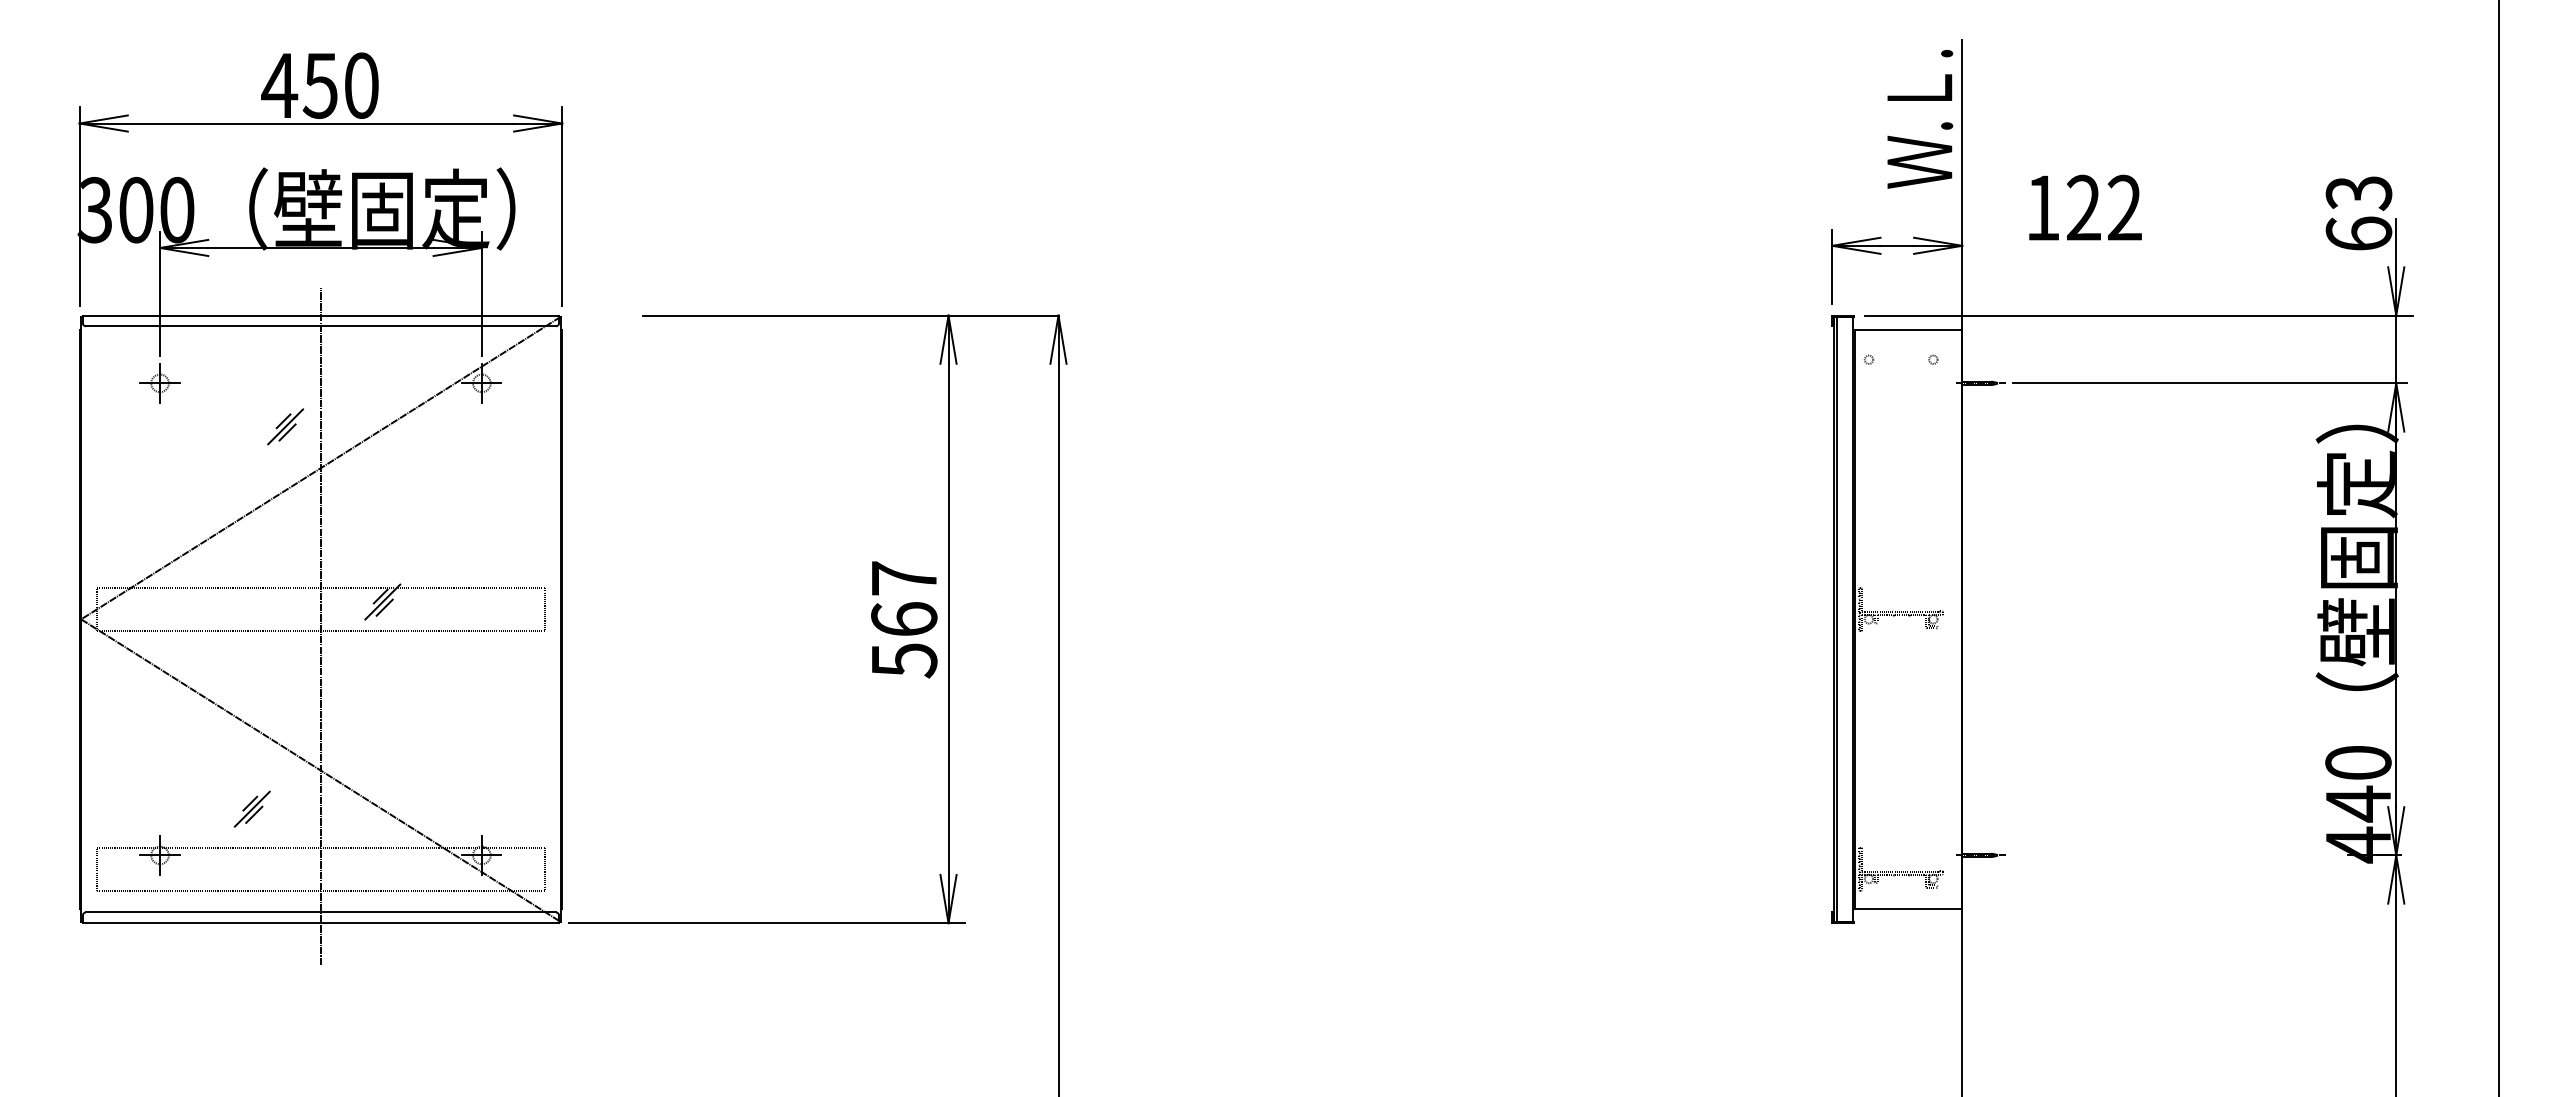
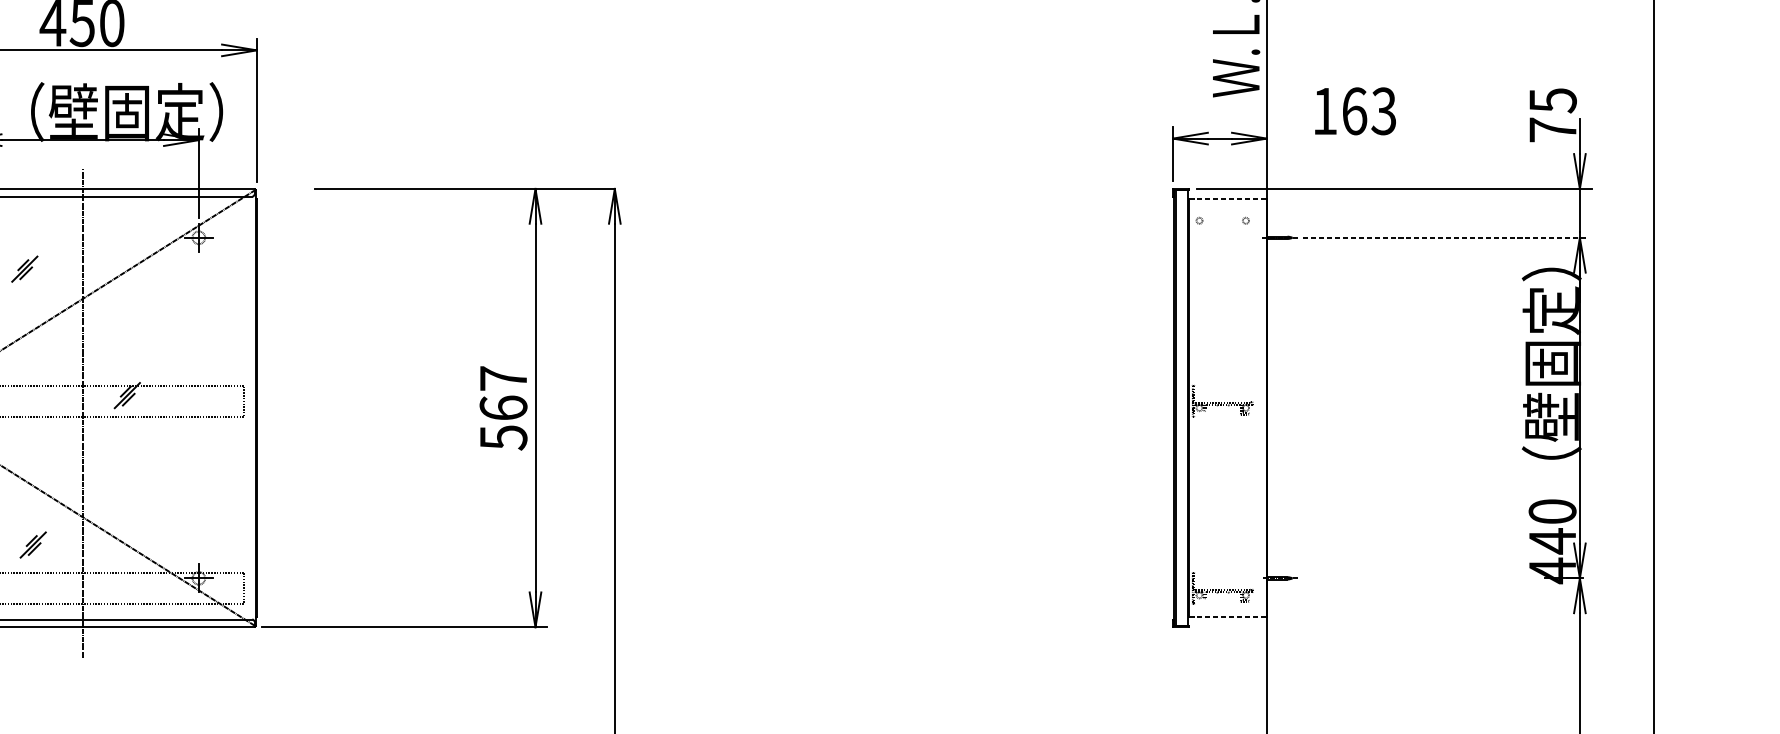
text: (2104, 207) -> (1369, 110), 122 -> 163
text: (2358, 213) -> (1552, 115), 63 -> 75
line: (1908, 329) -> (1228, 198), solid -> dashed
line: (2210, 383) -> (1445, 237), solid -> dashed
part: (285, 426) -> (24, 268), moved
line: (1908, 909) -> (1228, 617), solid -> dashed

